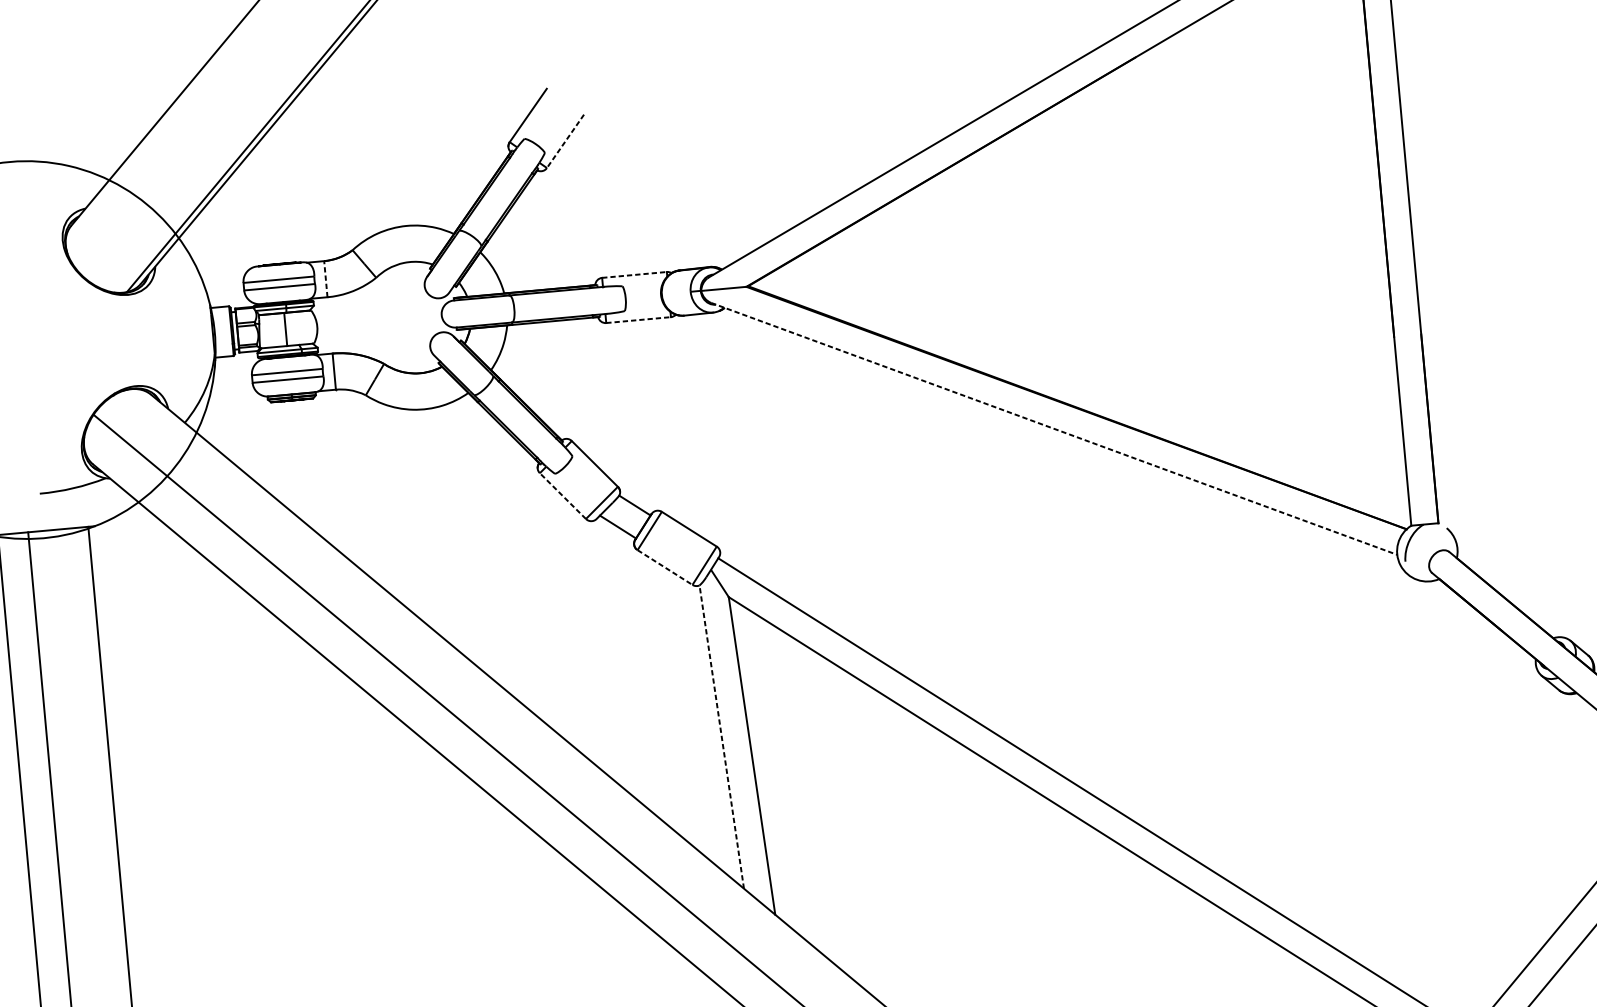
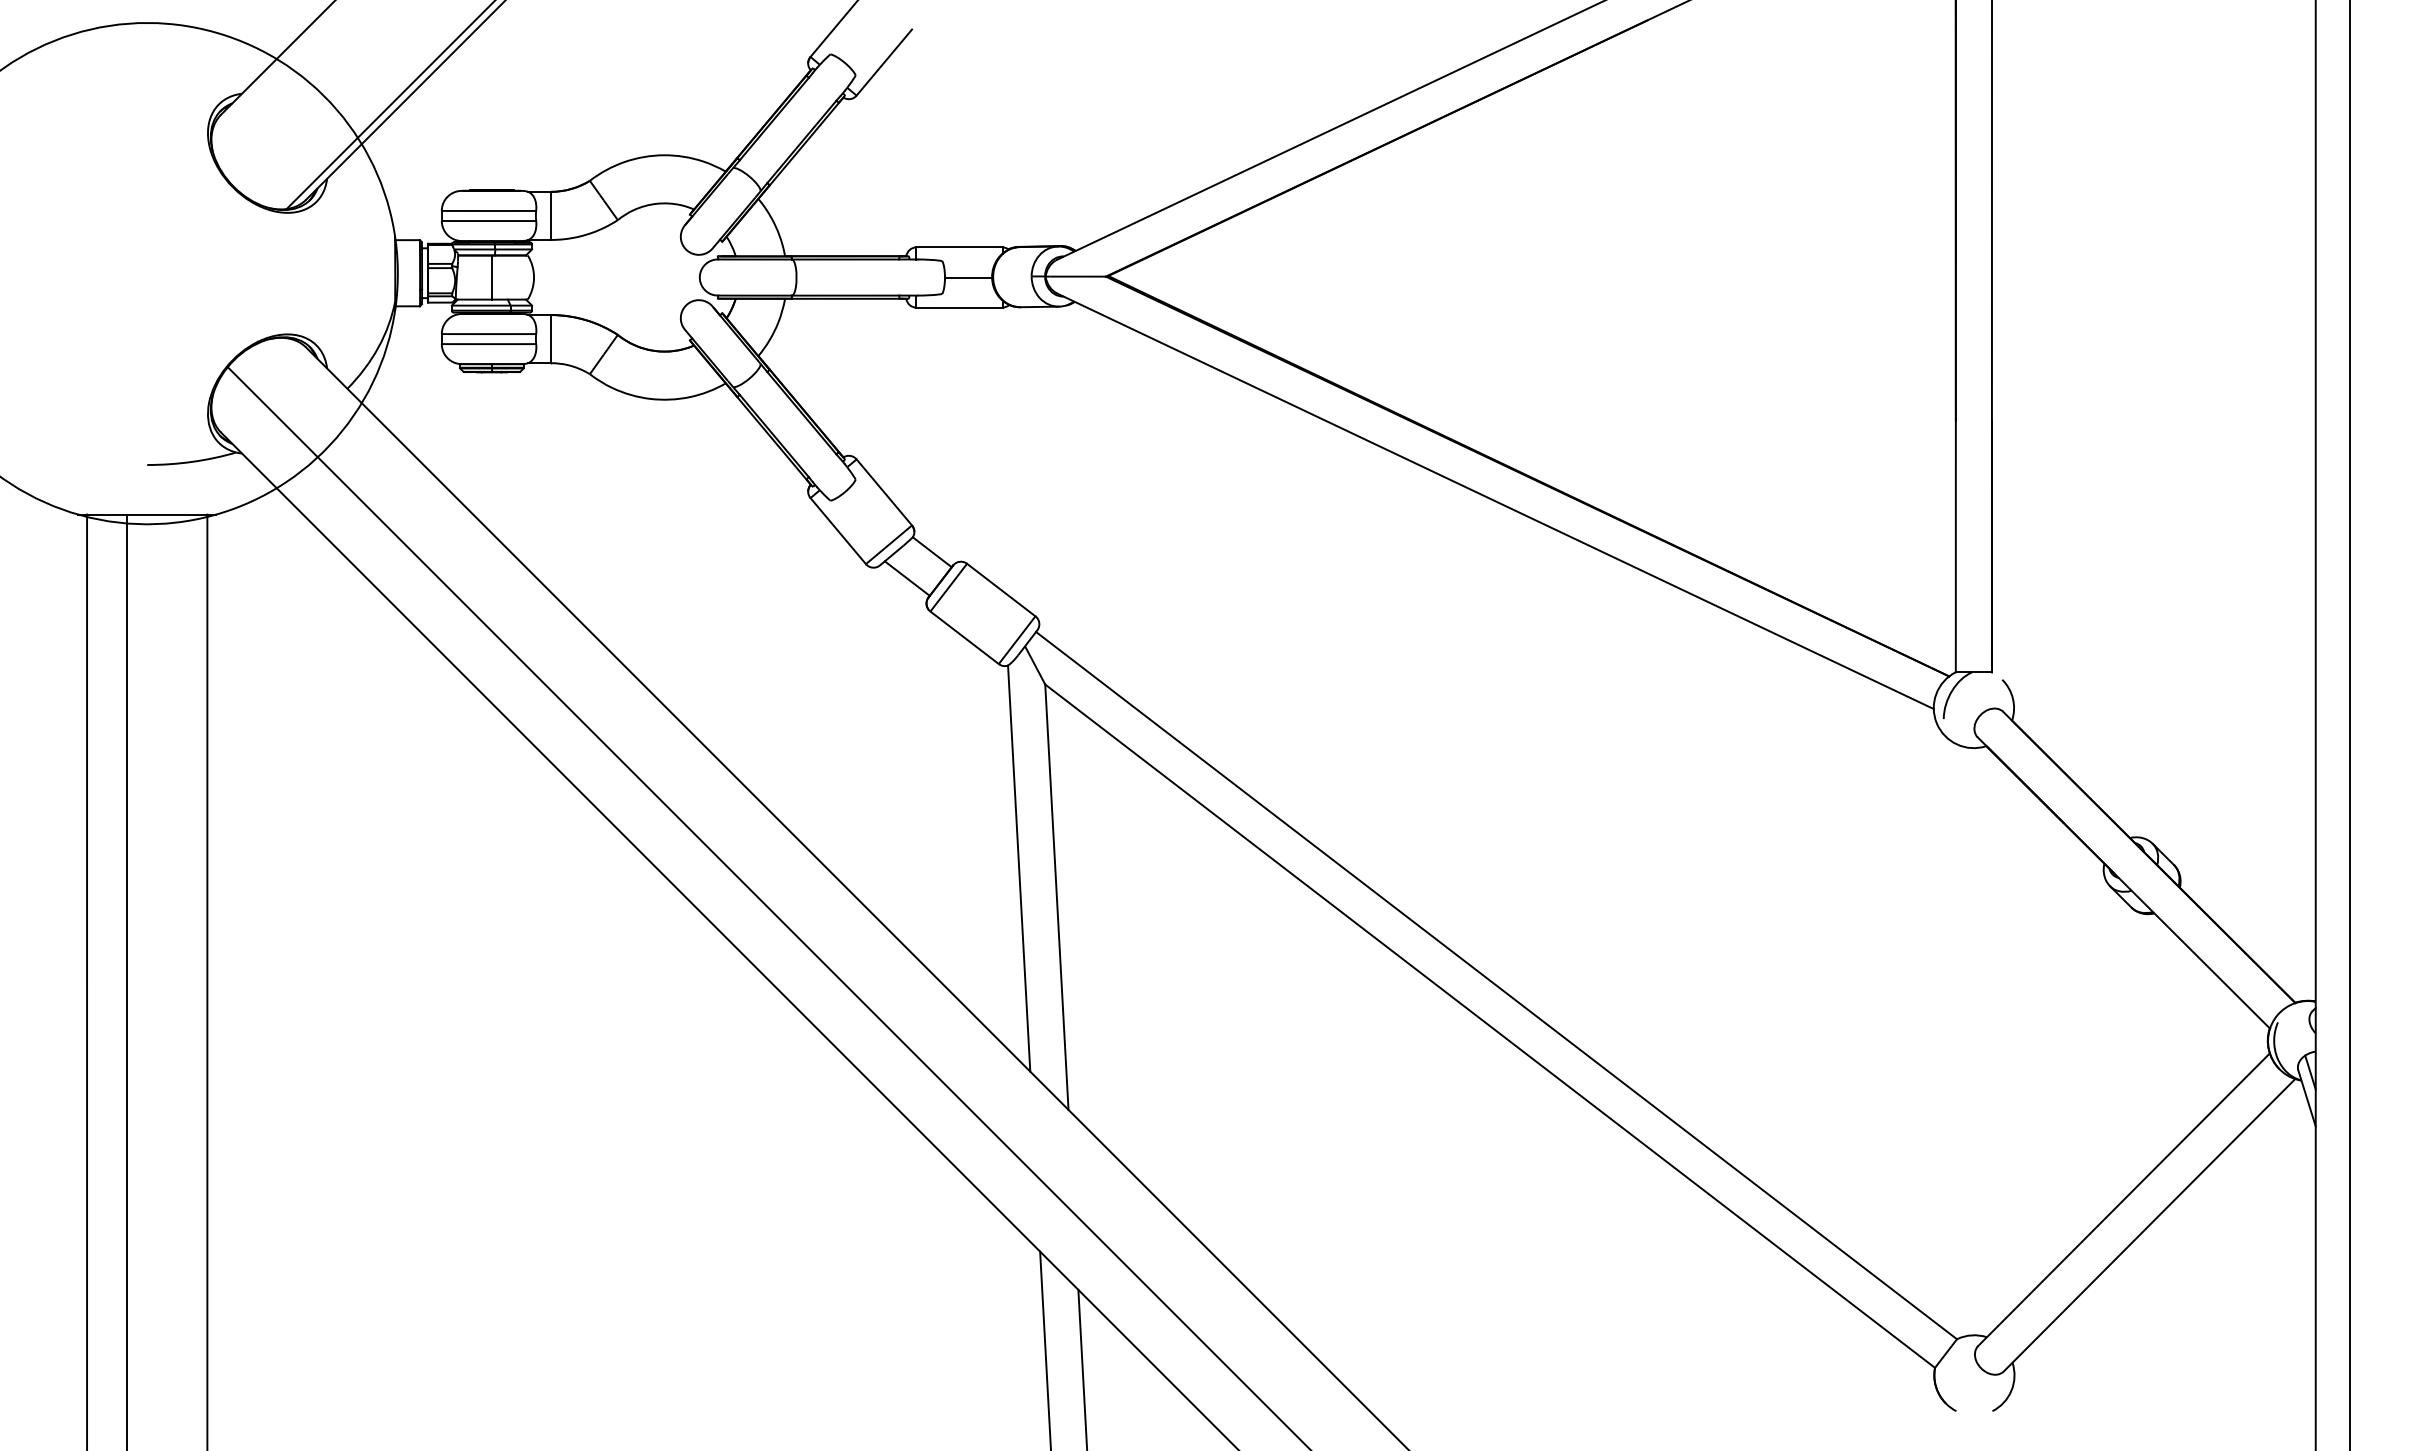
line: (565, 141) -> (884, 62), dashed -> solid
line: (634, 274) -> (959, 247), dashed -> solid
line: (326, 278) -> (551, 215), dashed -> solid
line: (643, 296) -> (968, 277), added
line: (638, 320) -> (959, 307), dashed -> solid
line: (1054, 429) -> (1495, 501), dashed -> solid
line: (562, 495) -> (837, 530), dashed -> solid
line: (665, 568) -> (965, 638), dashed -> solid
line: (722, 736) -> (1019, 868), dashed -> solid

